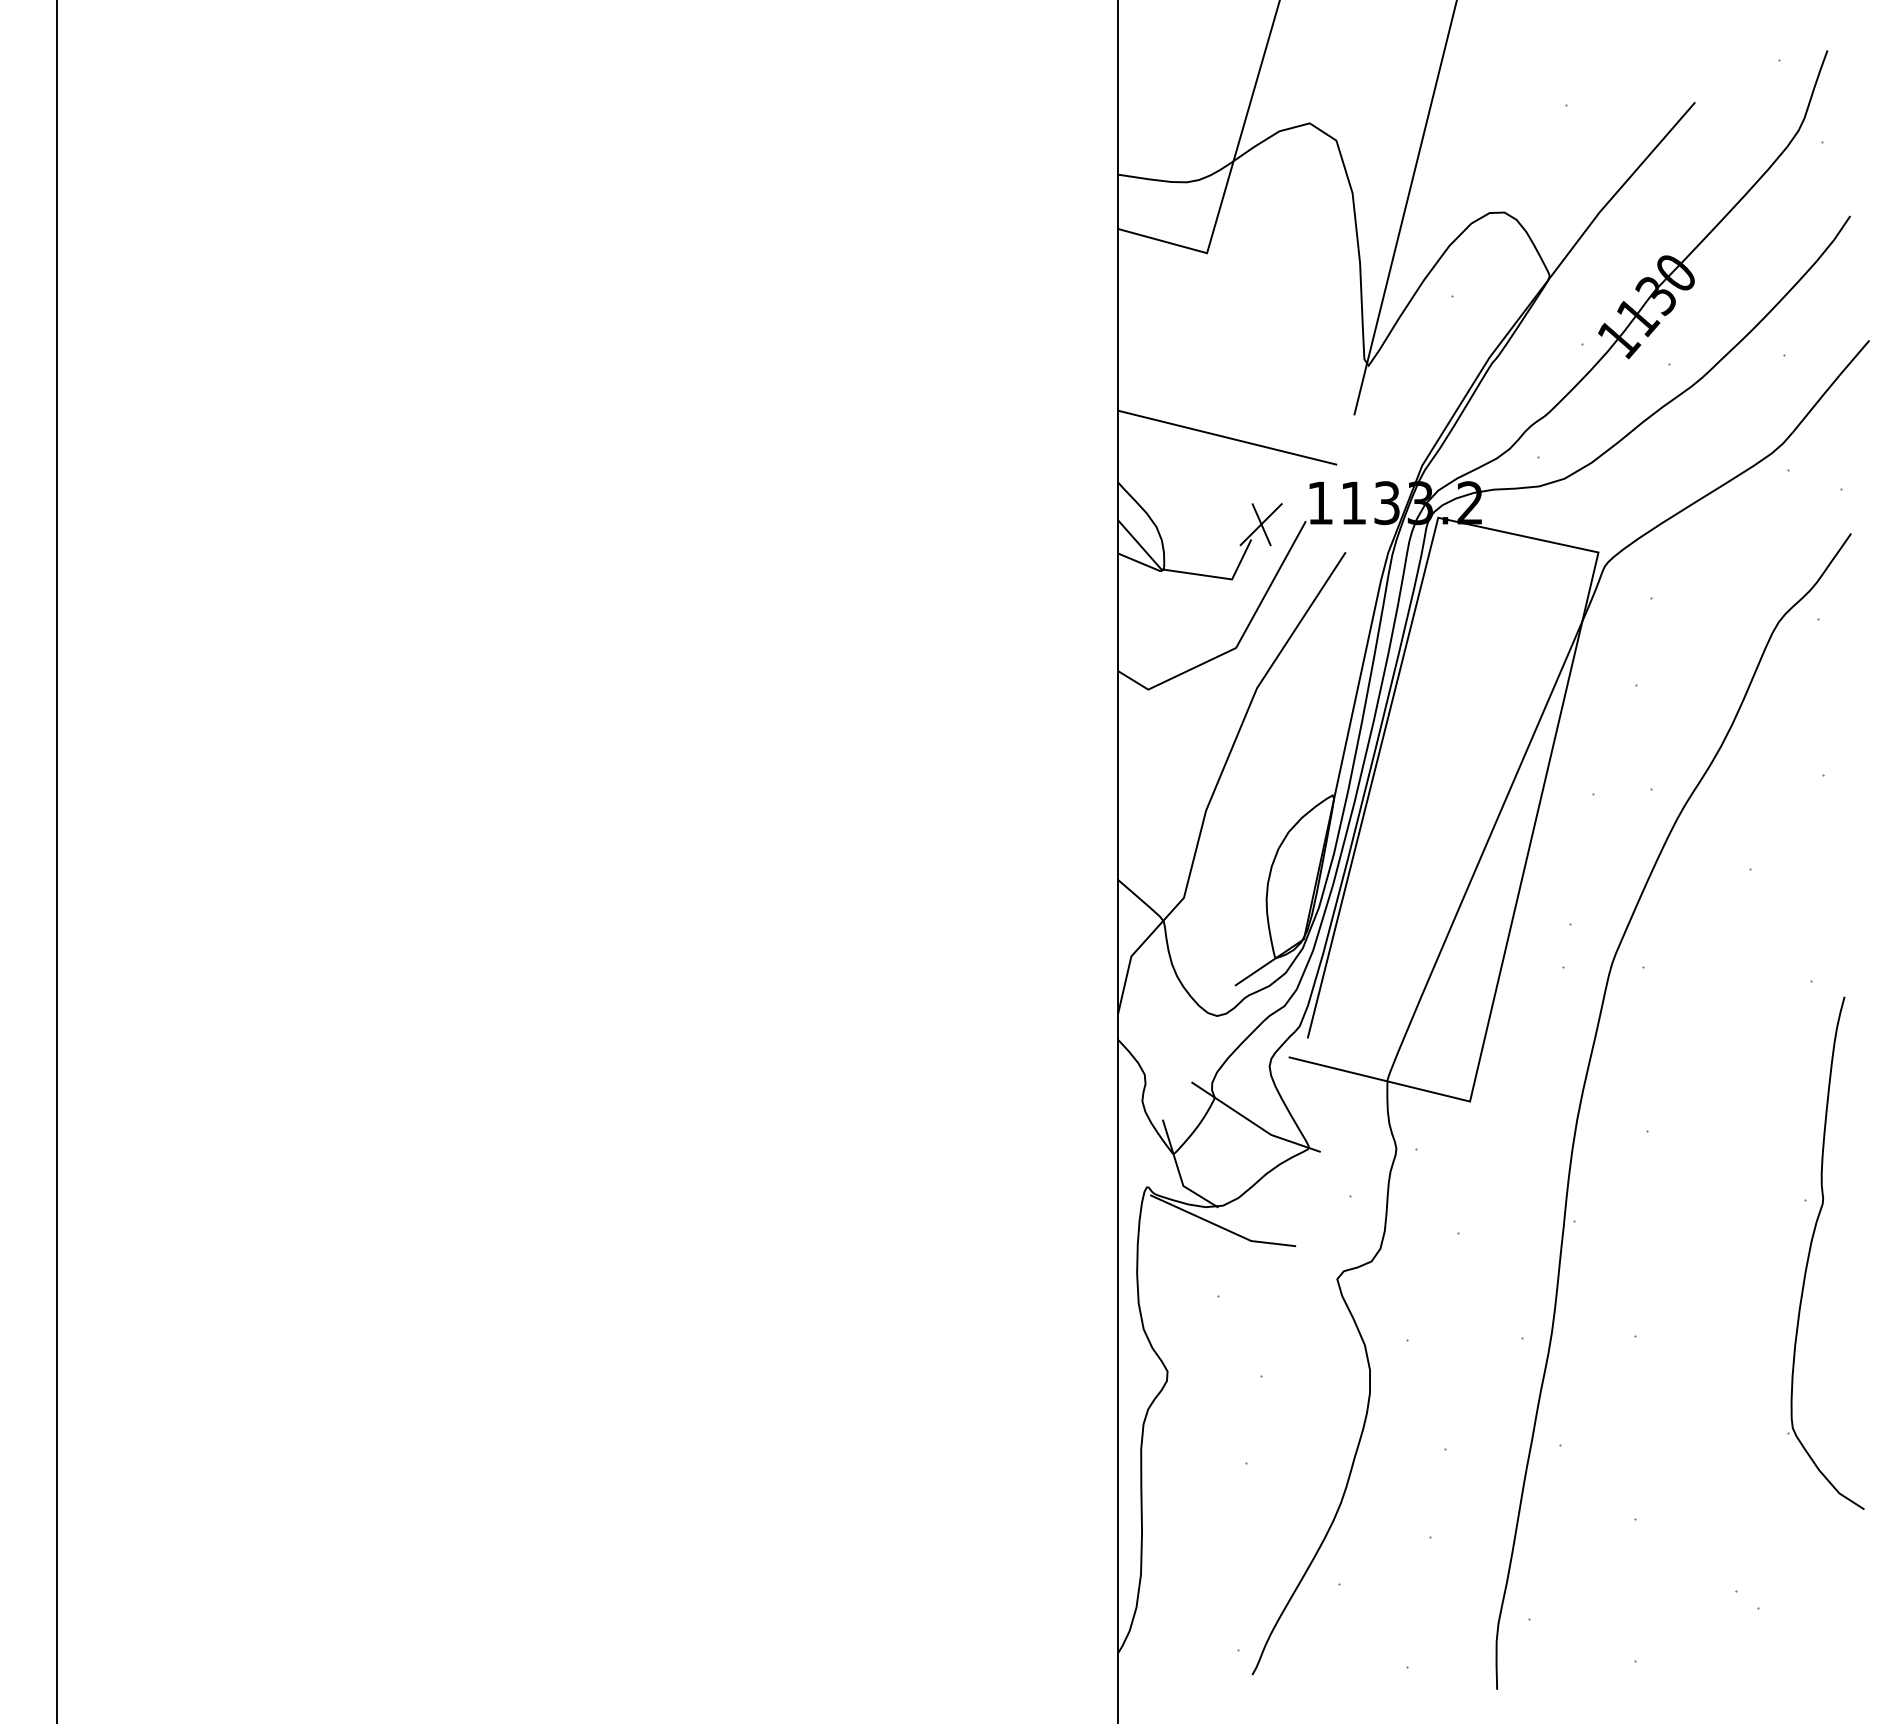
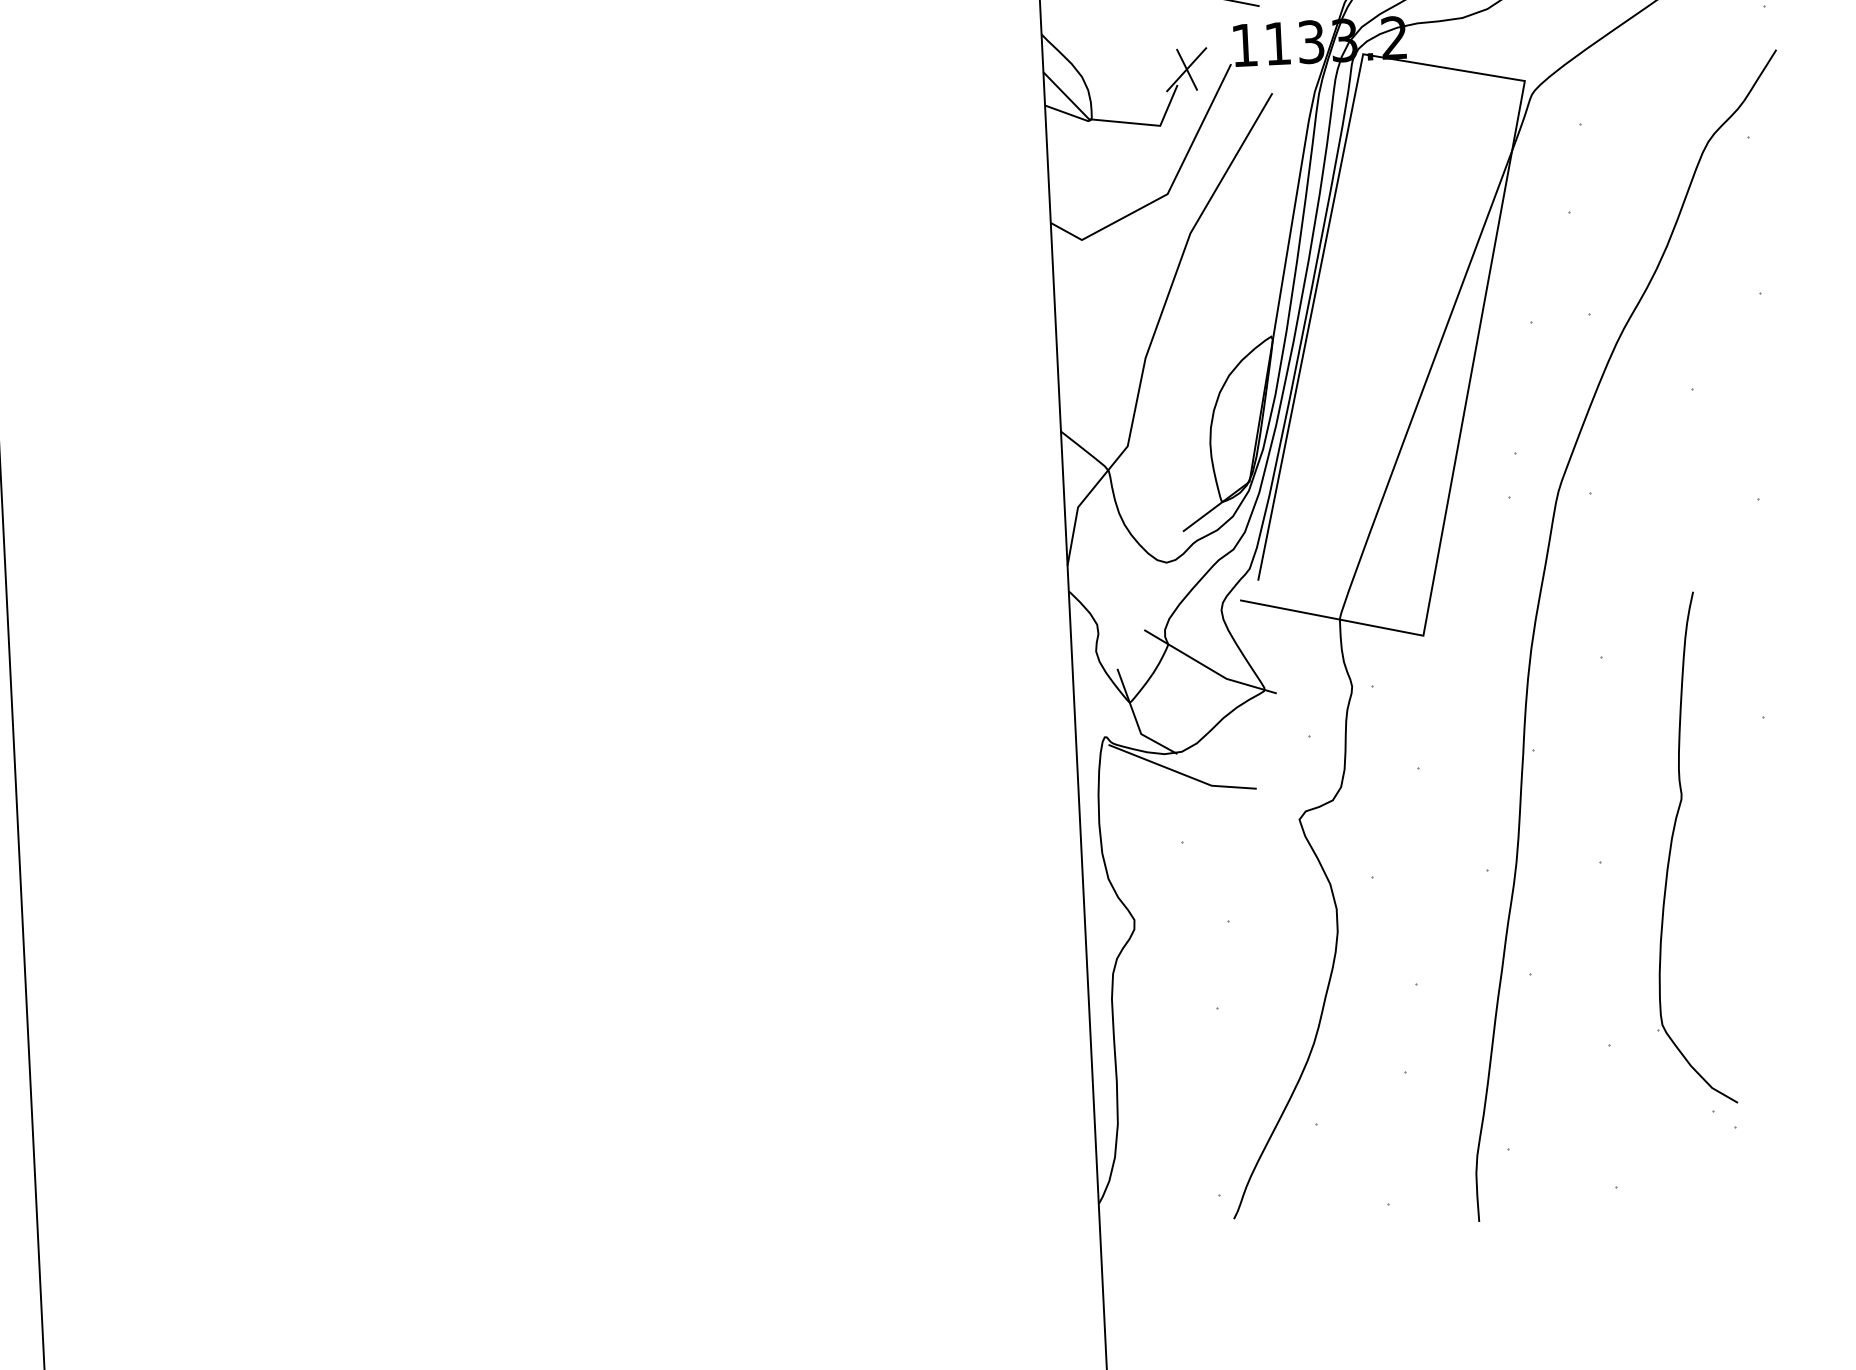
part: (1811, 1248) -> (1672, 844), moved

